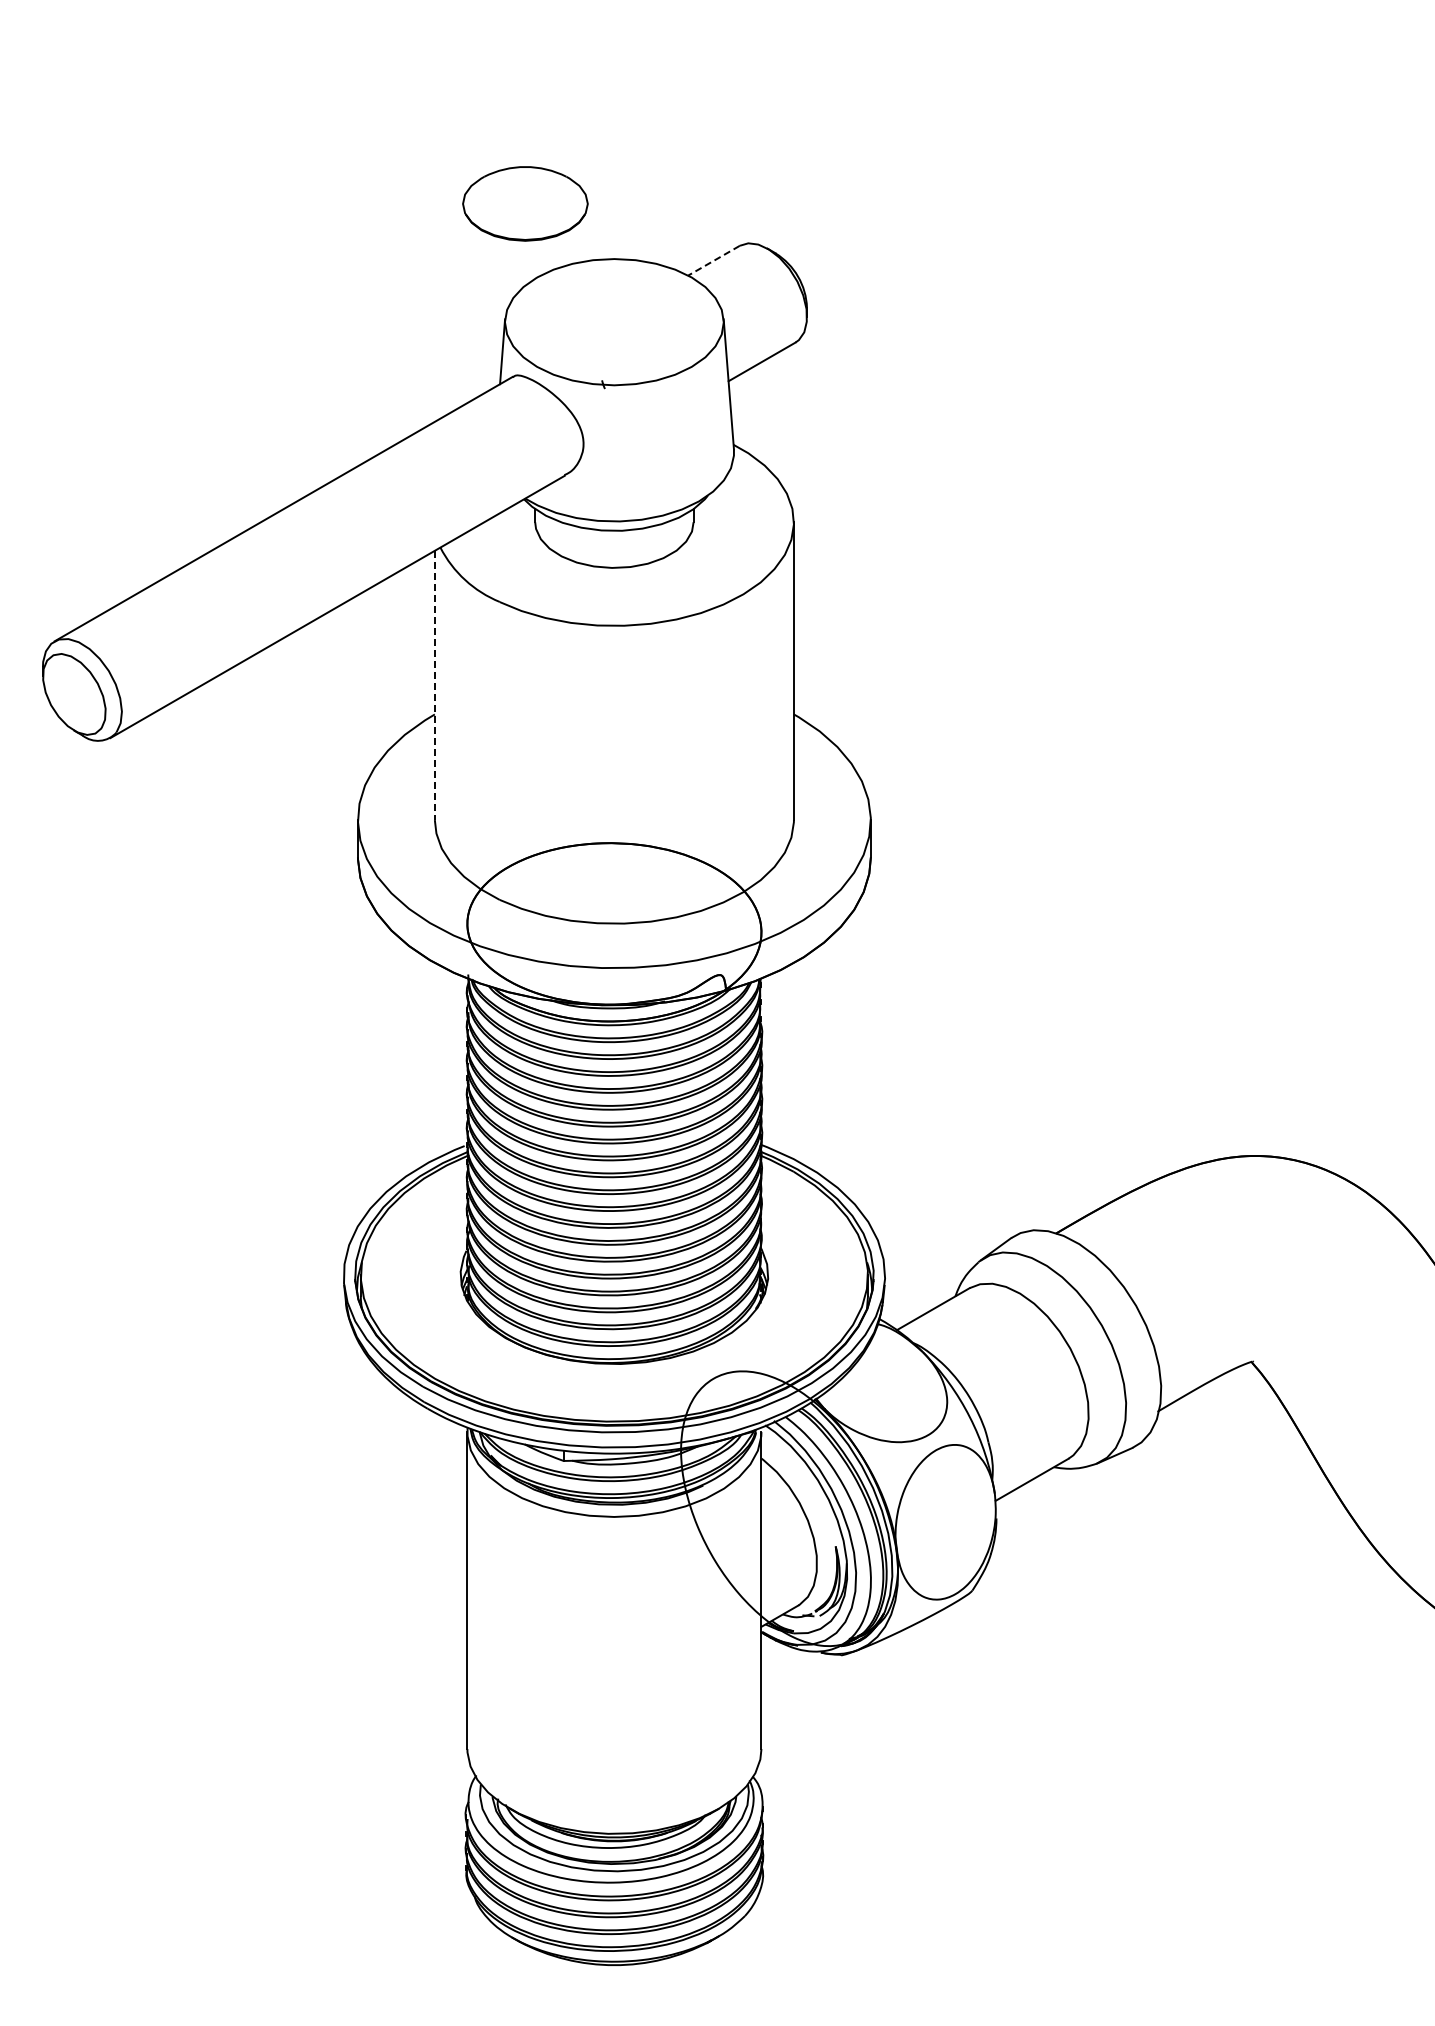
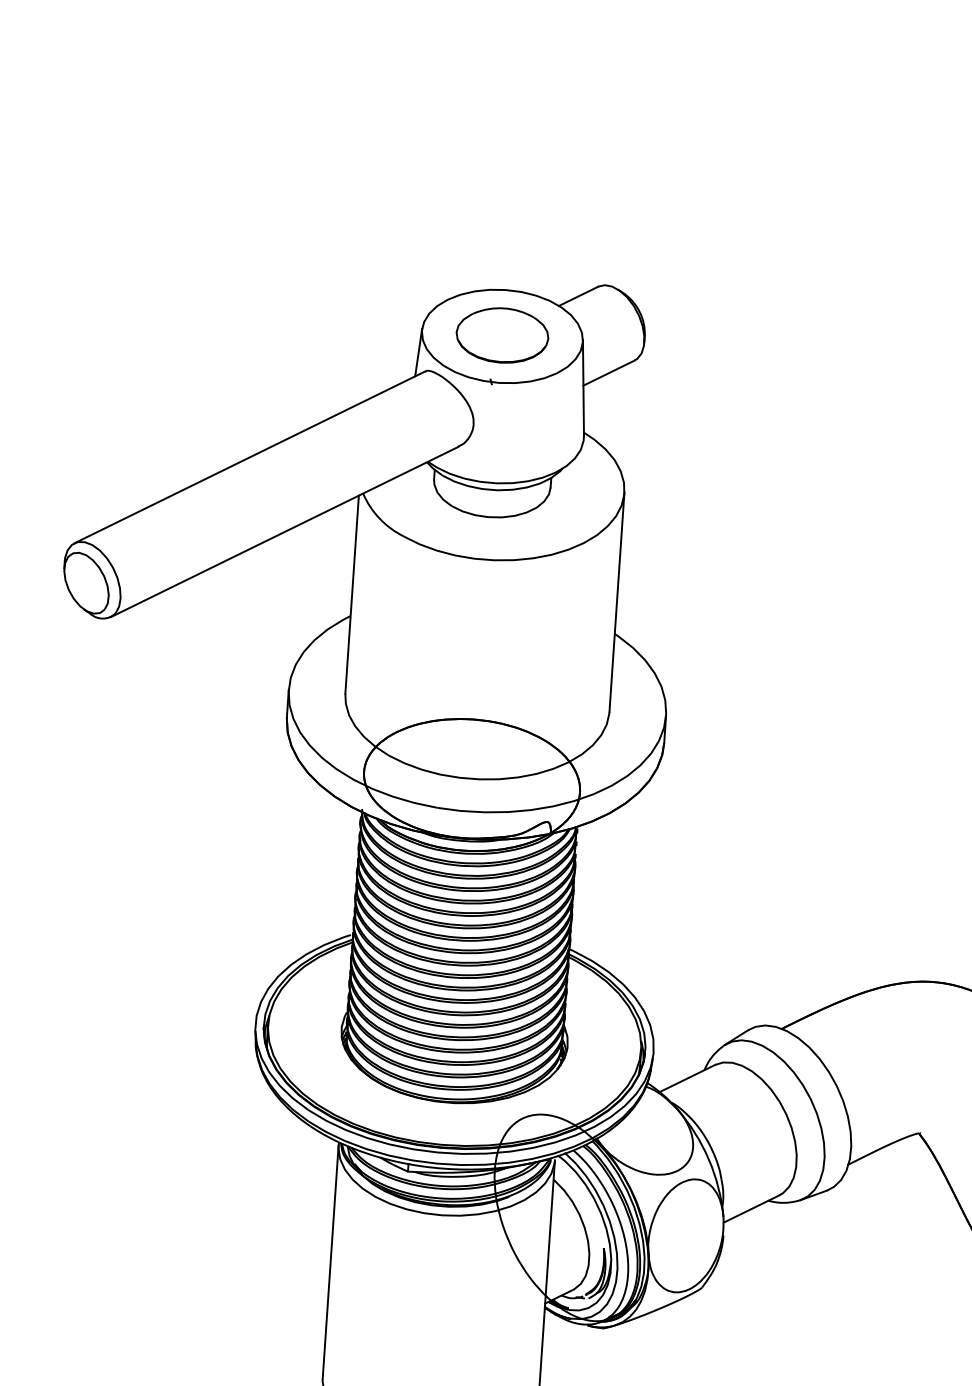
part: (525, 203) -> (502, 335), moved
line: (713, 260) -> (578, 296), dashed -> solid
line: (434, 685) -> (351, 594), dashed -> solid

